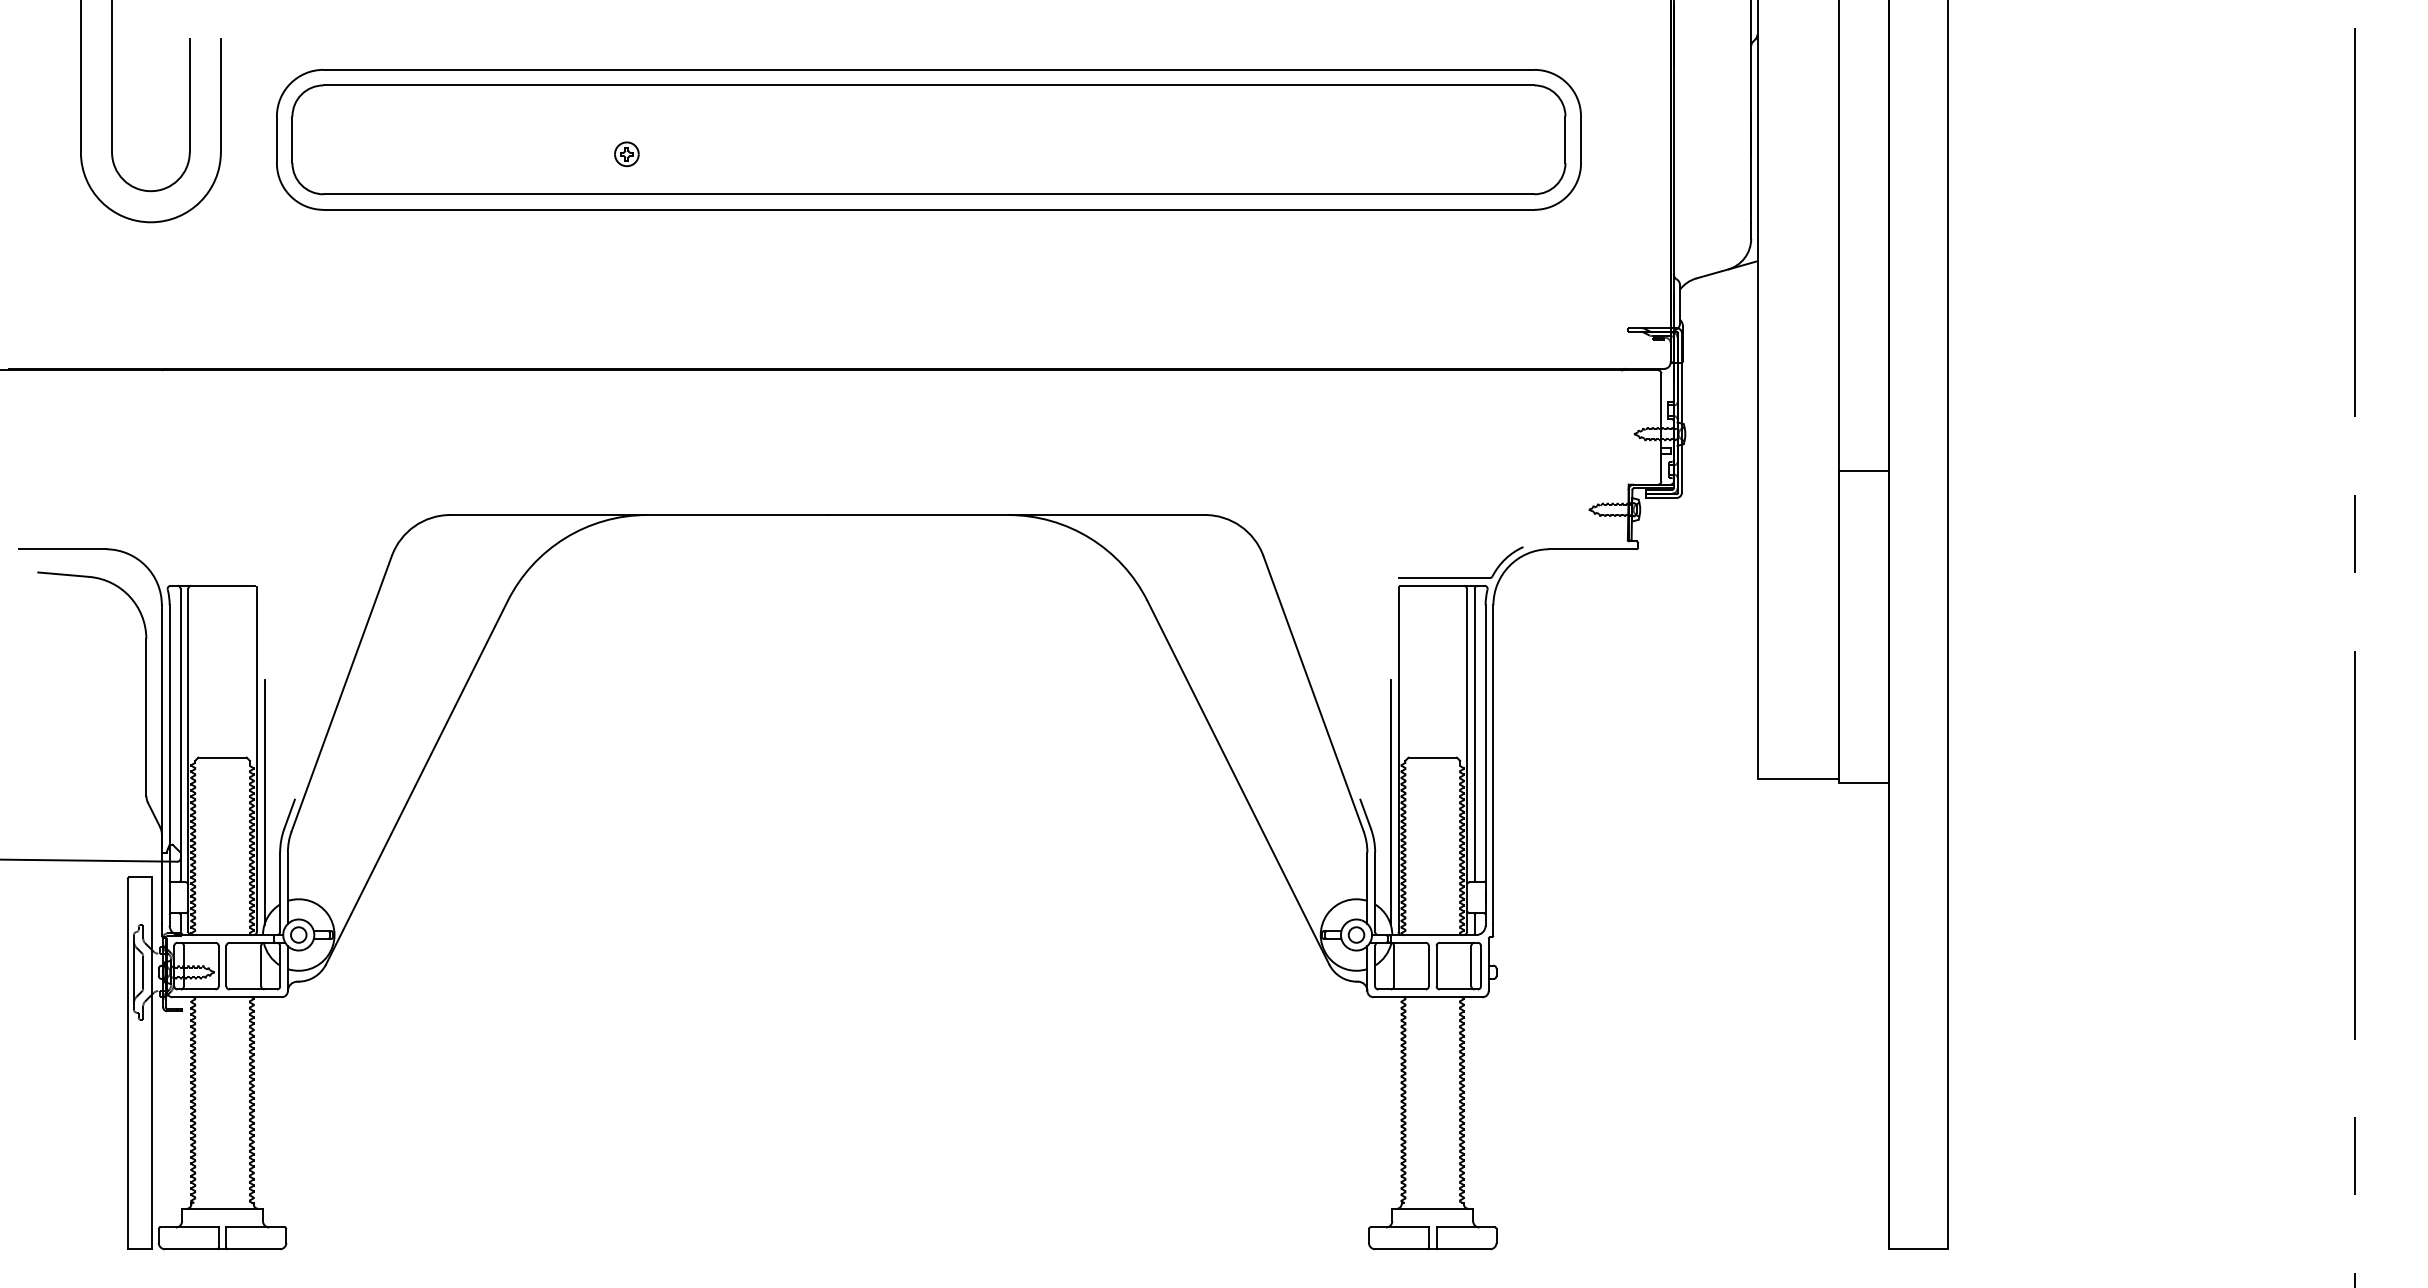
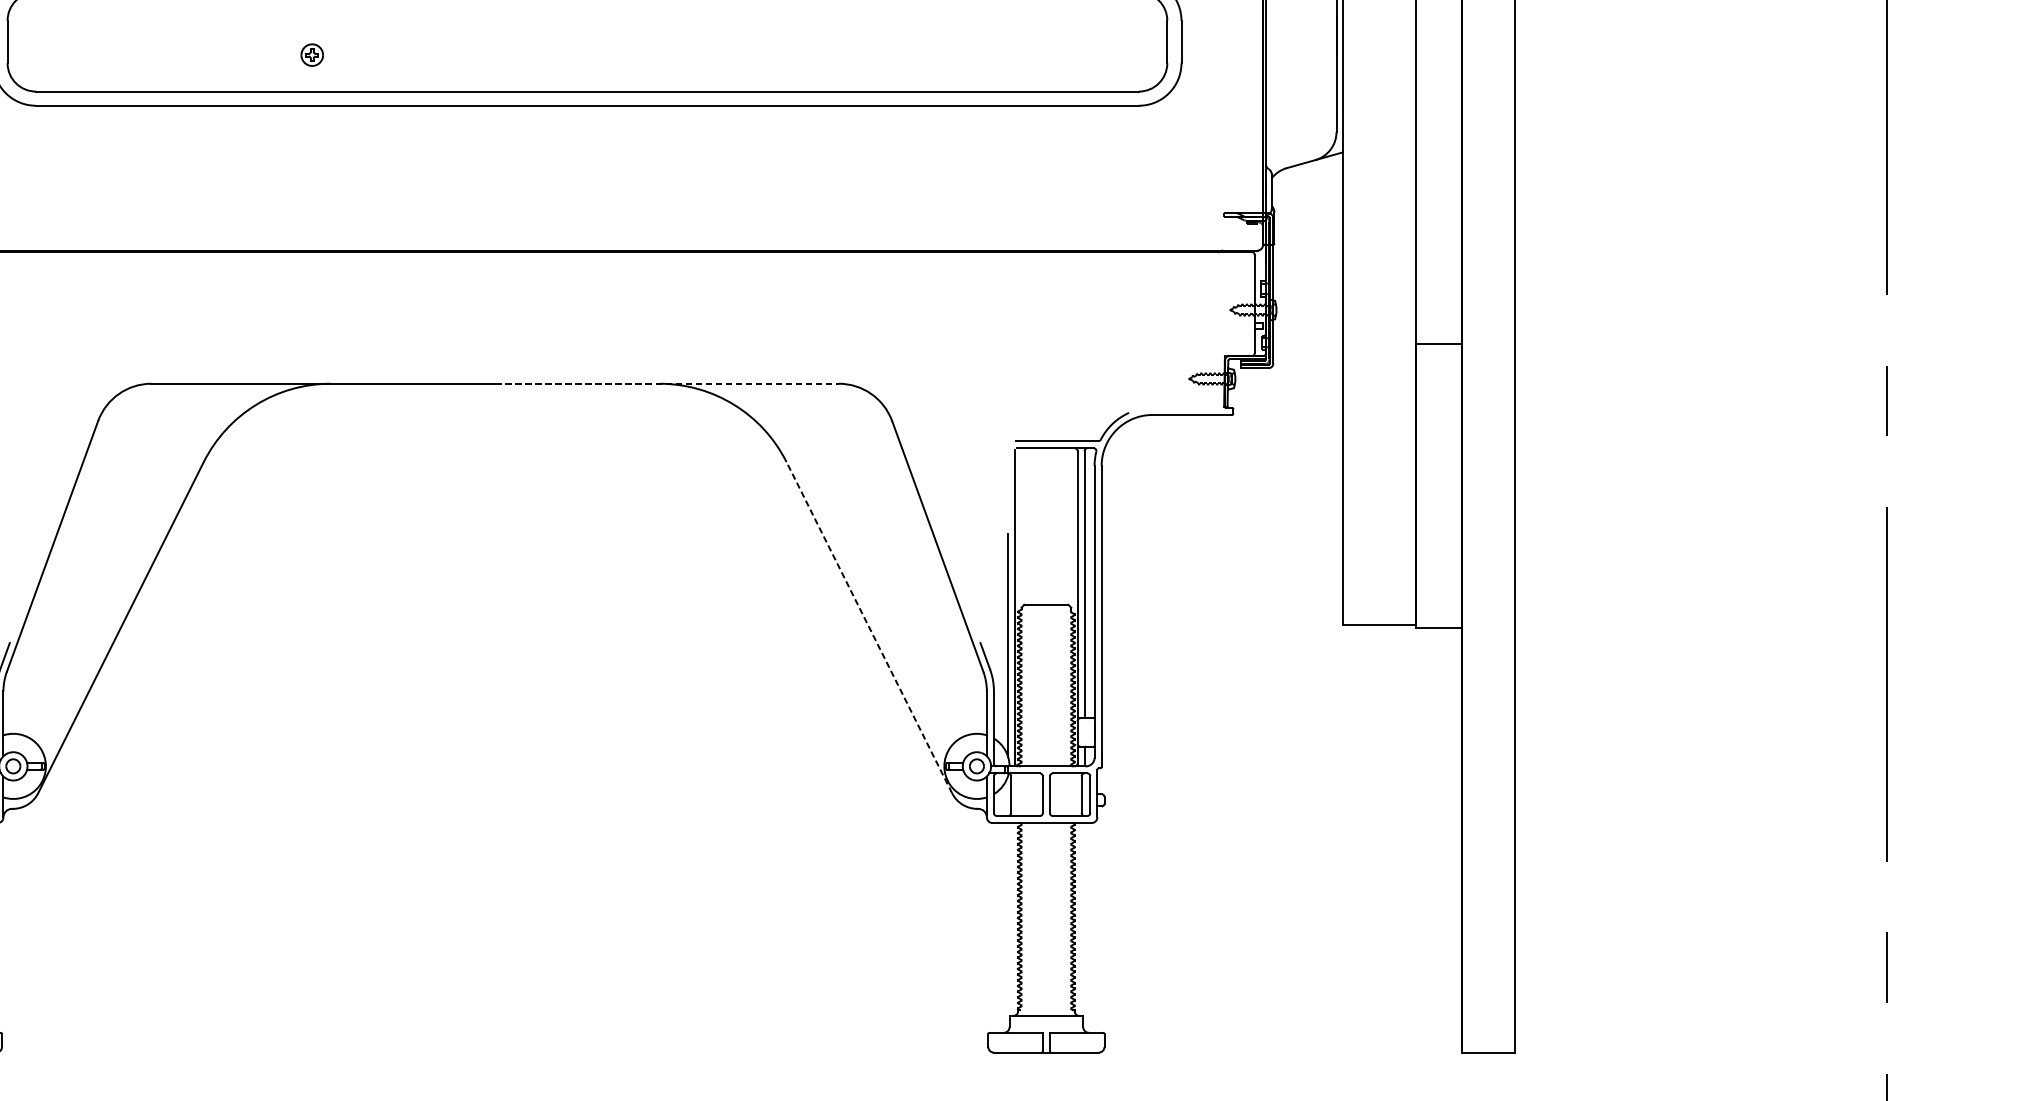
line: (1016, 515) -> (667, 384), solid -> dashed
line: (1238, 782) -> (869, 627), solid -> dashed

